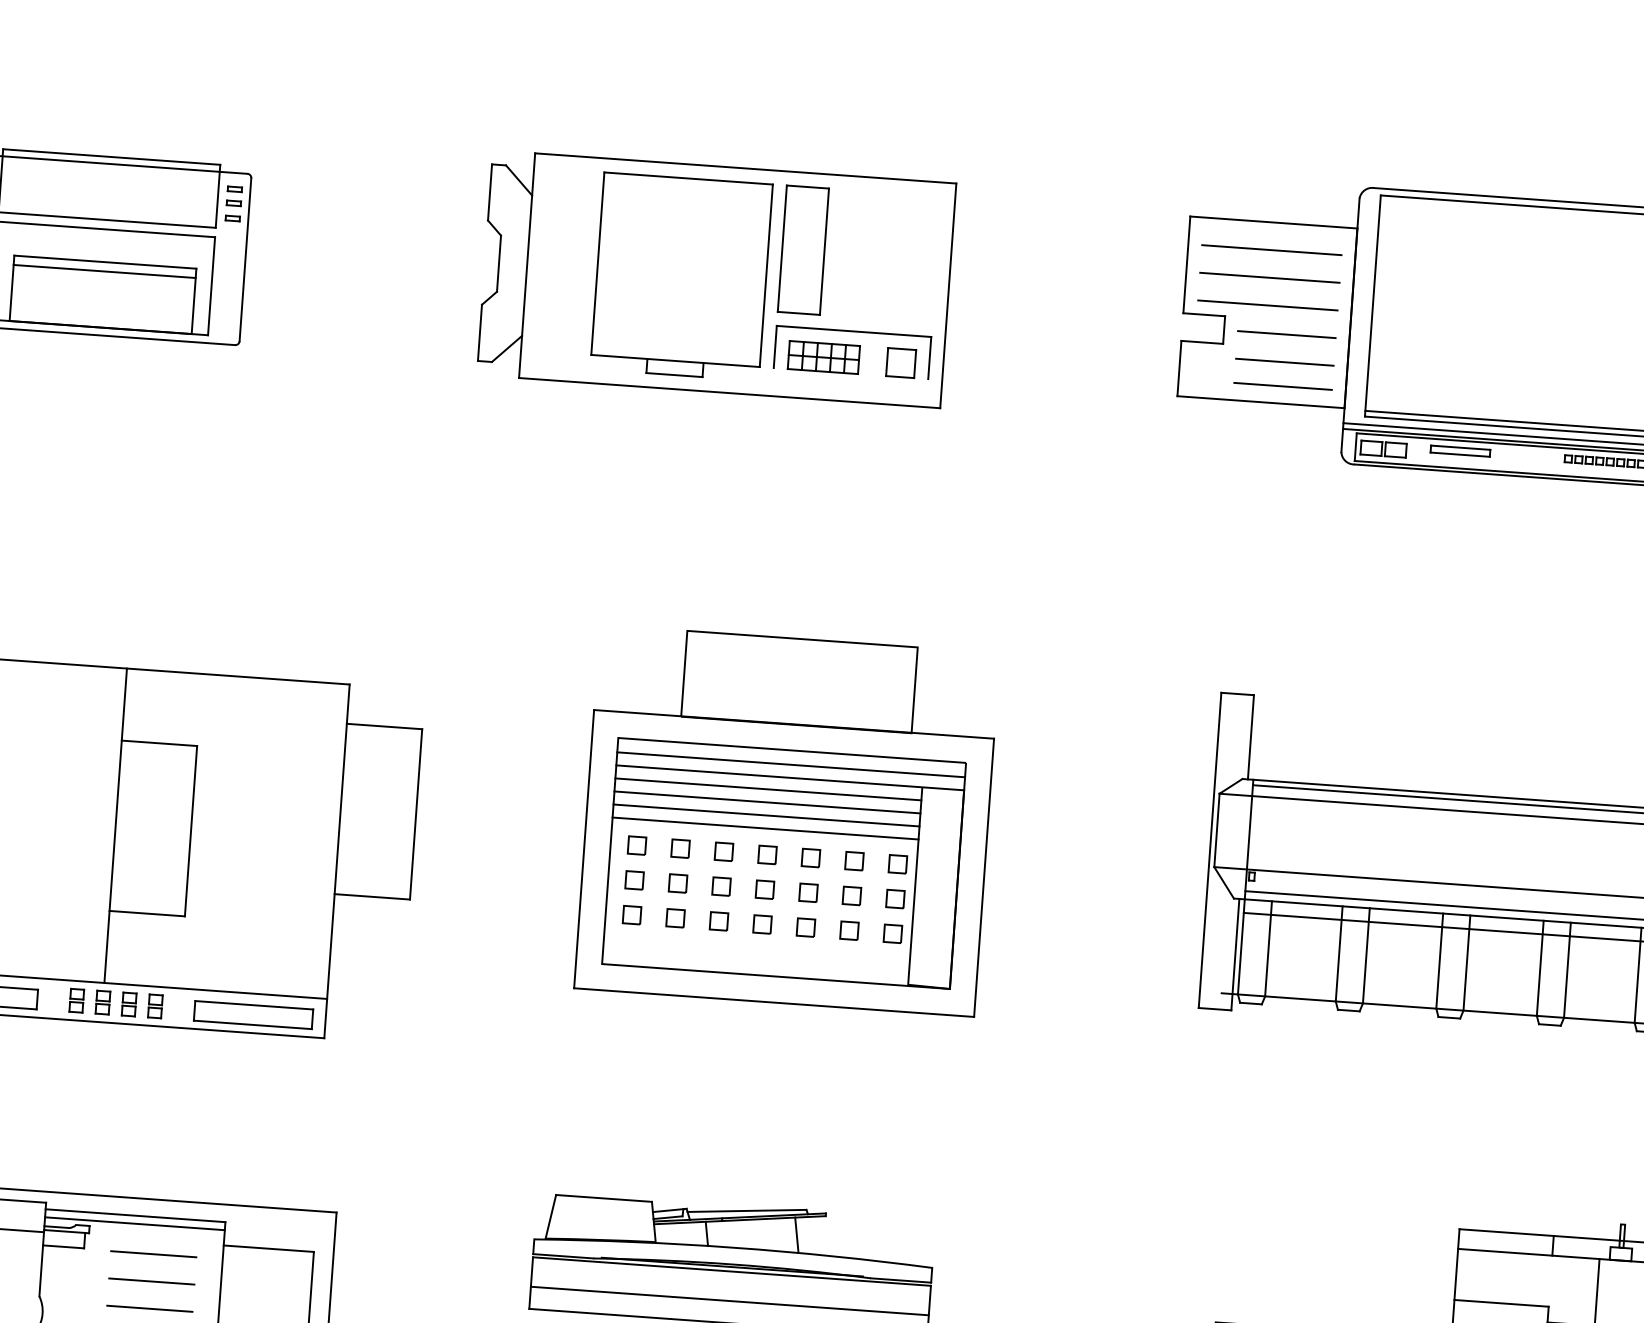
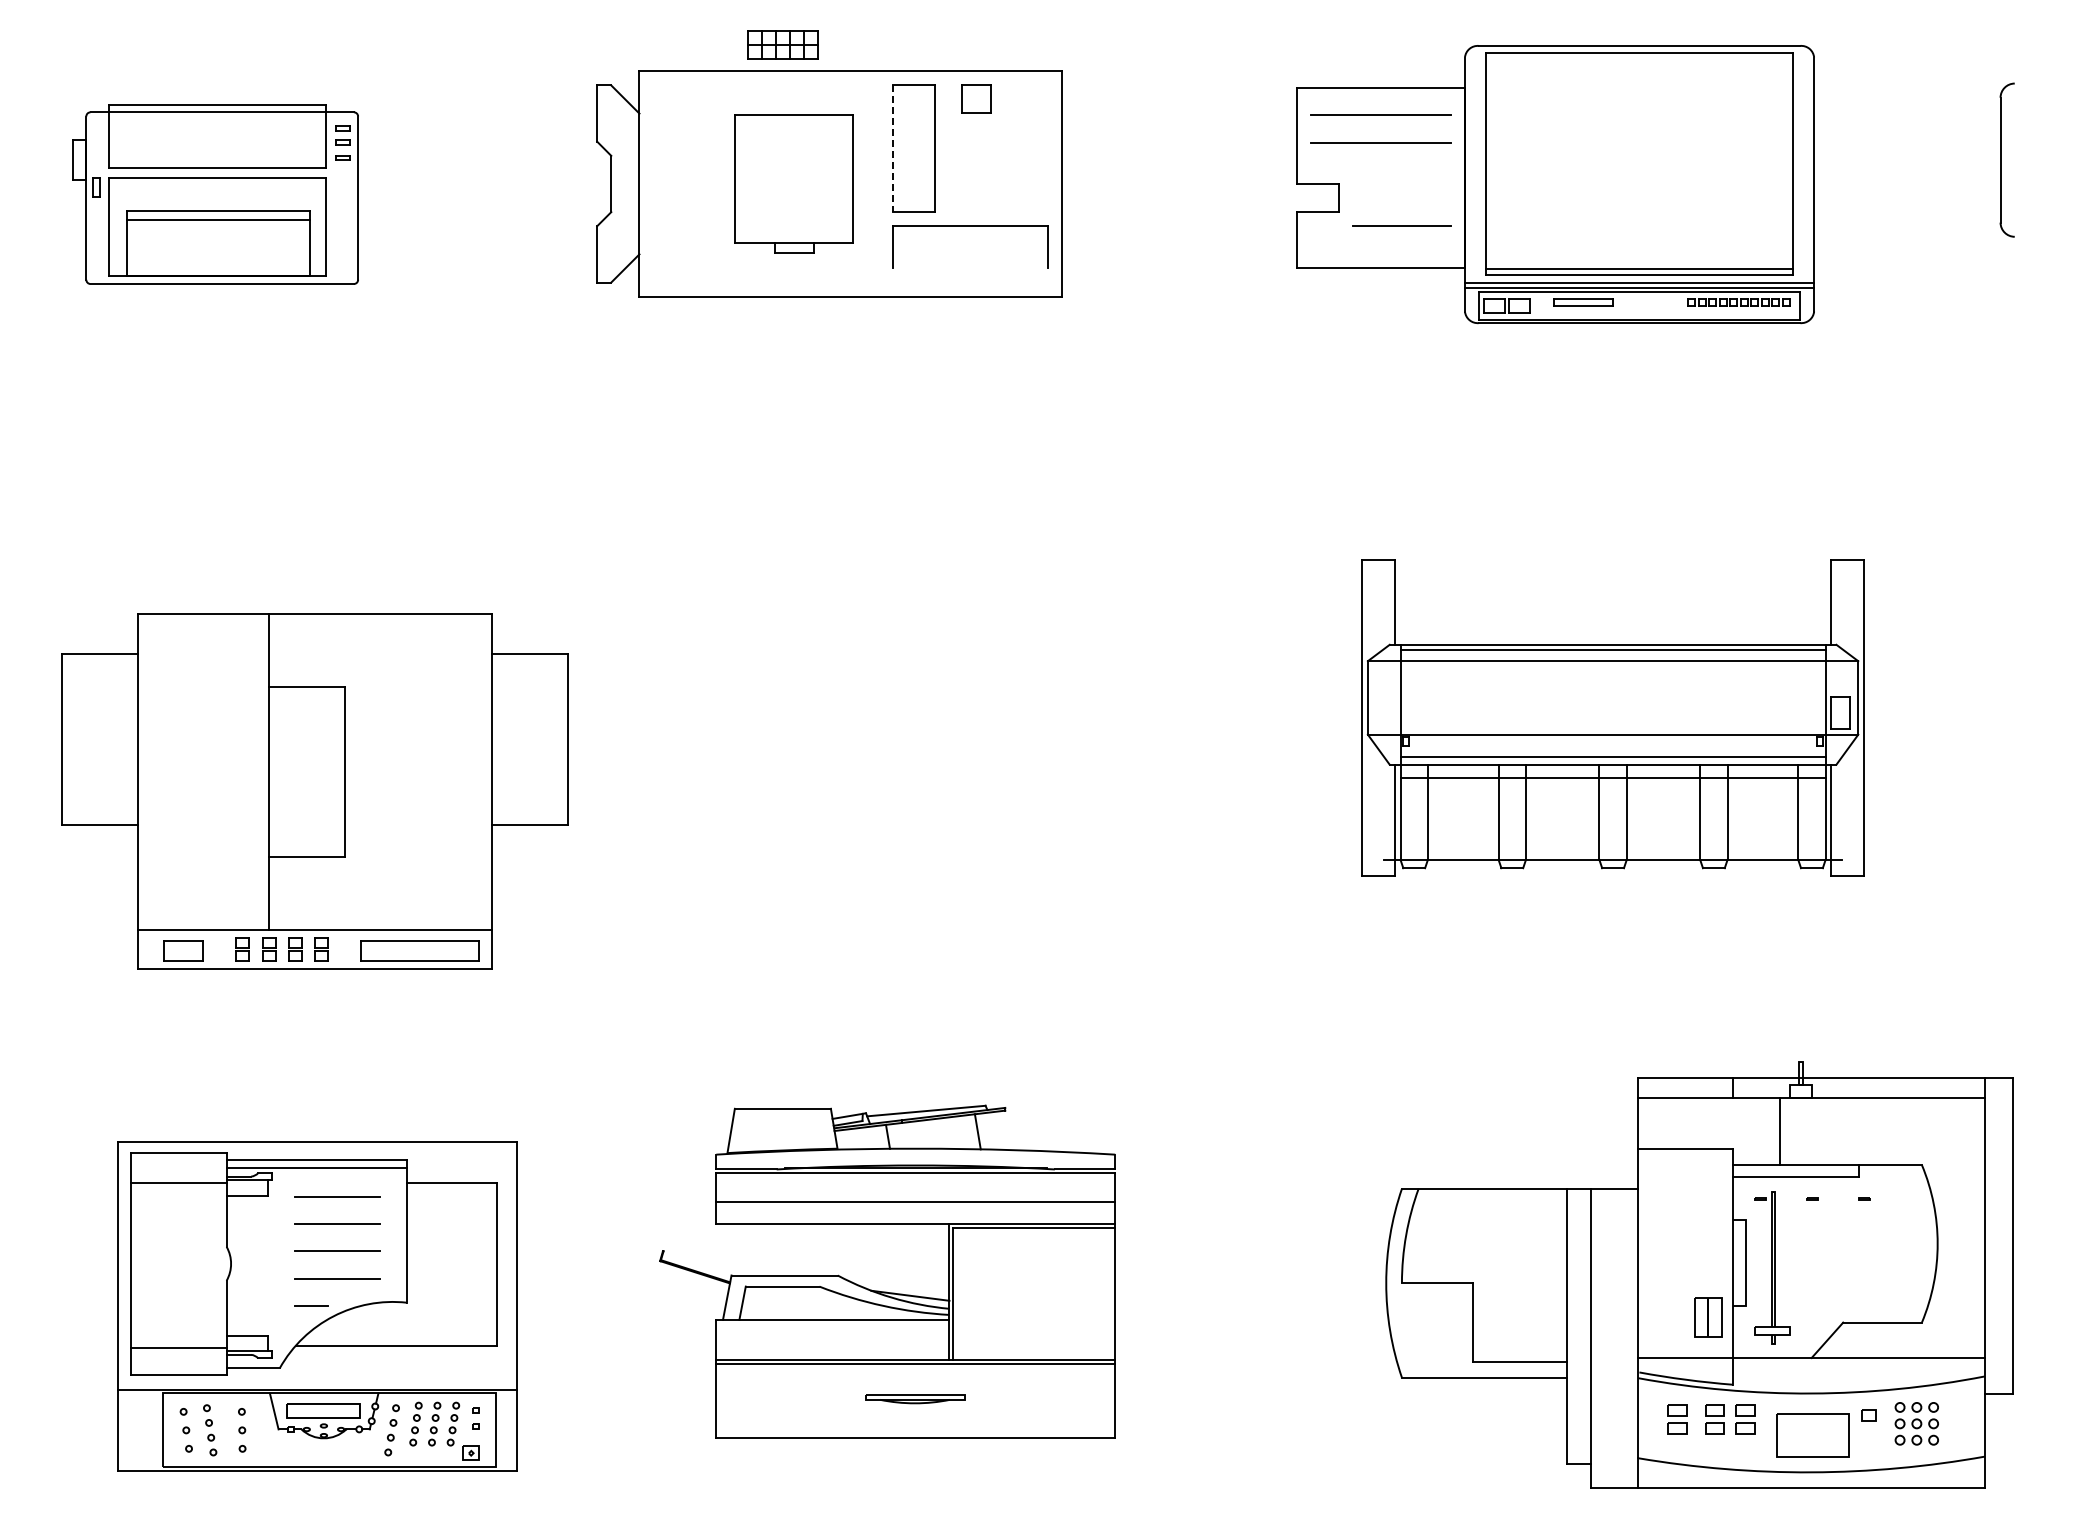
line: (781, 249) -> (892, 149), solid -> dashed
part: (681, 276) -> (794, 183), size x0.7
line: (1268, 305) -> (1381, 170), removed
line: (1287, 334) -> (1402, 198), removed
part: (823, 356) -> (782, 44), moved
part: (901, 362) -> (976, 98), moved
line: (1283, 386) -> (1402, 250), removed
part: (787, 820) -> (938, 718), removed

